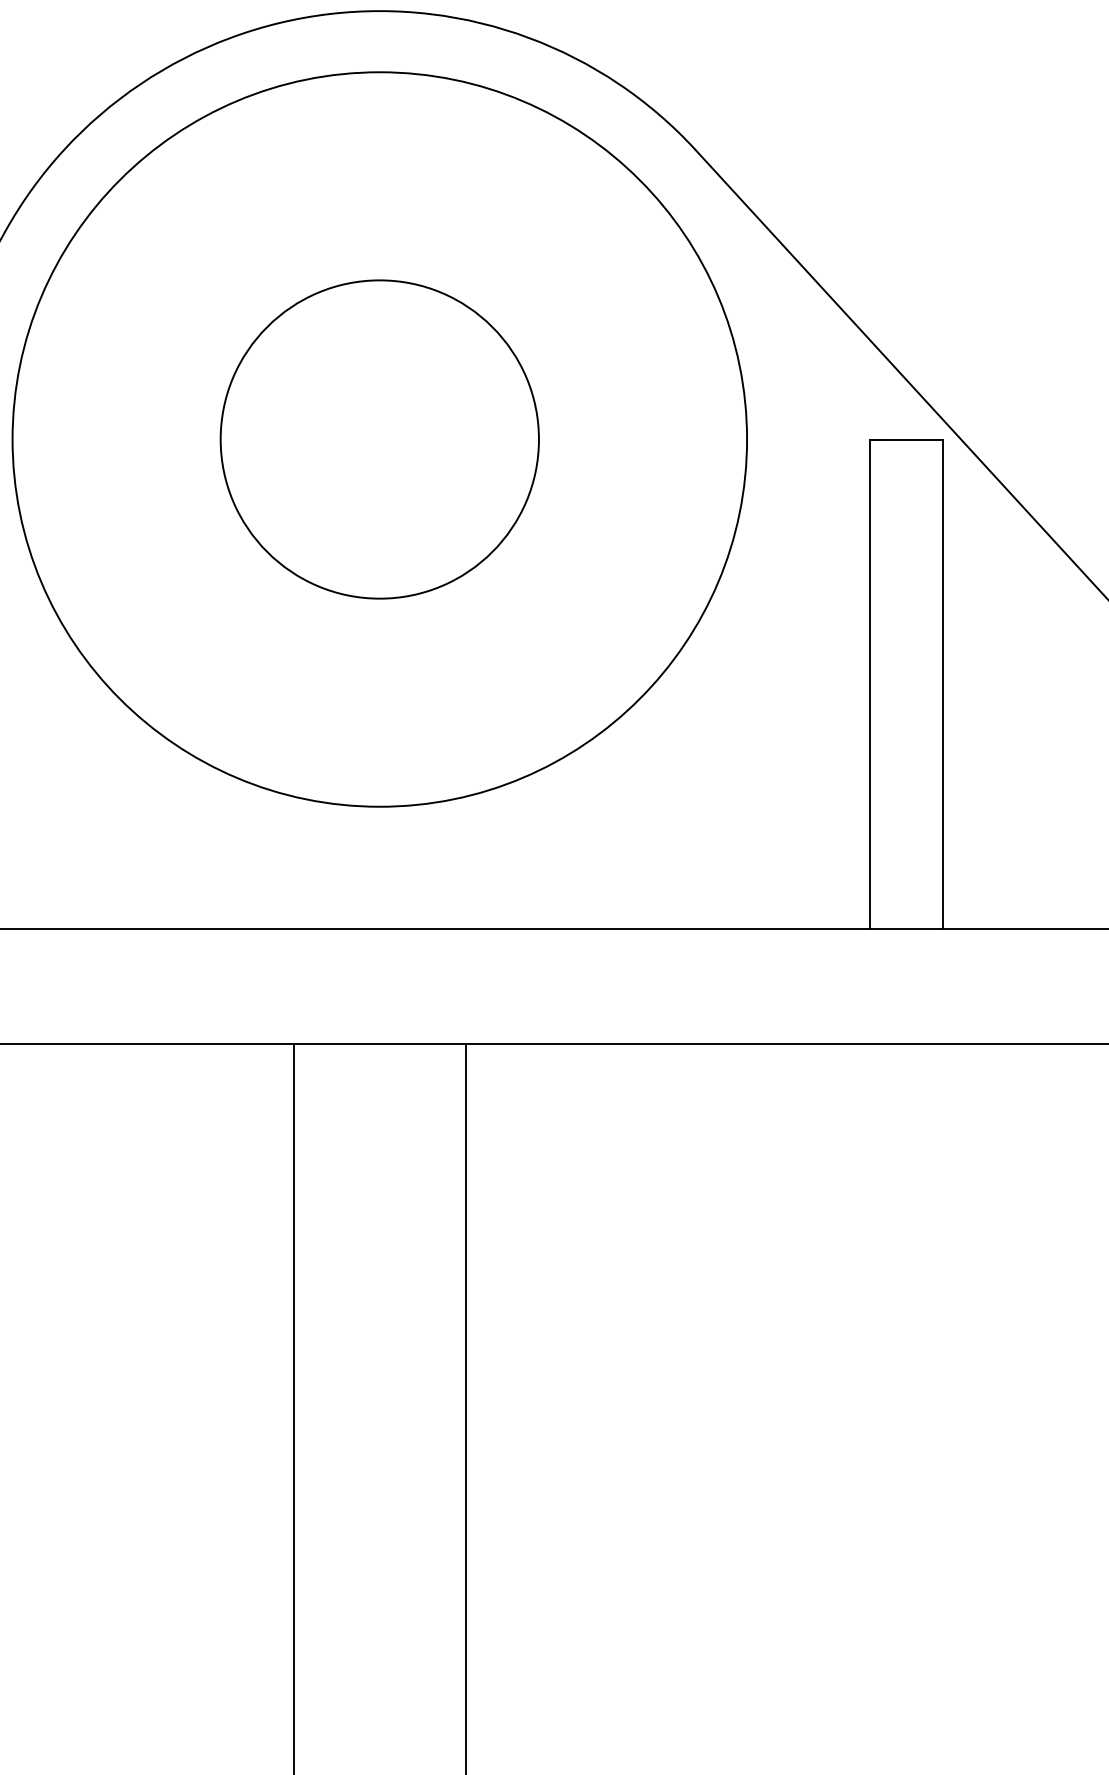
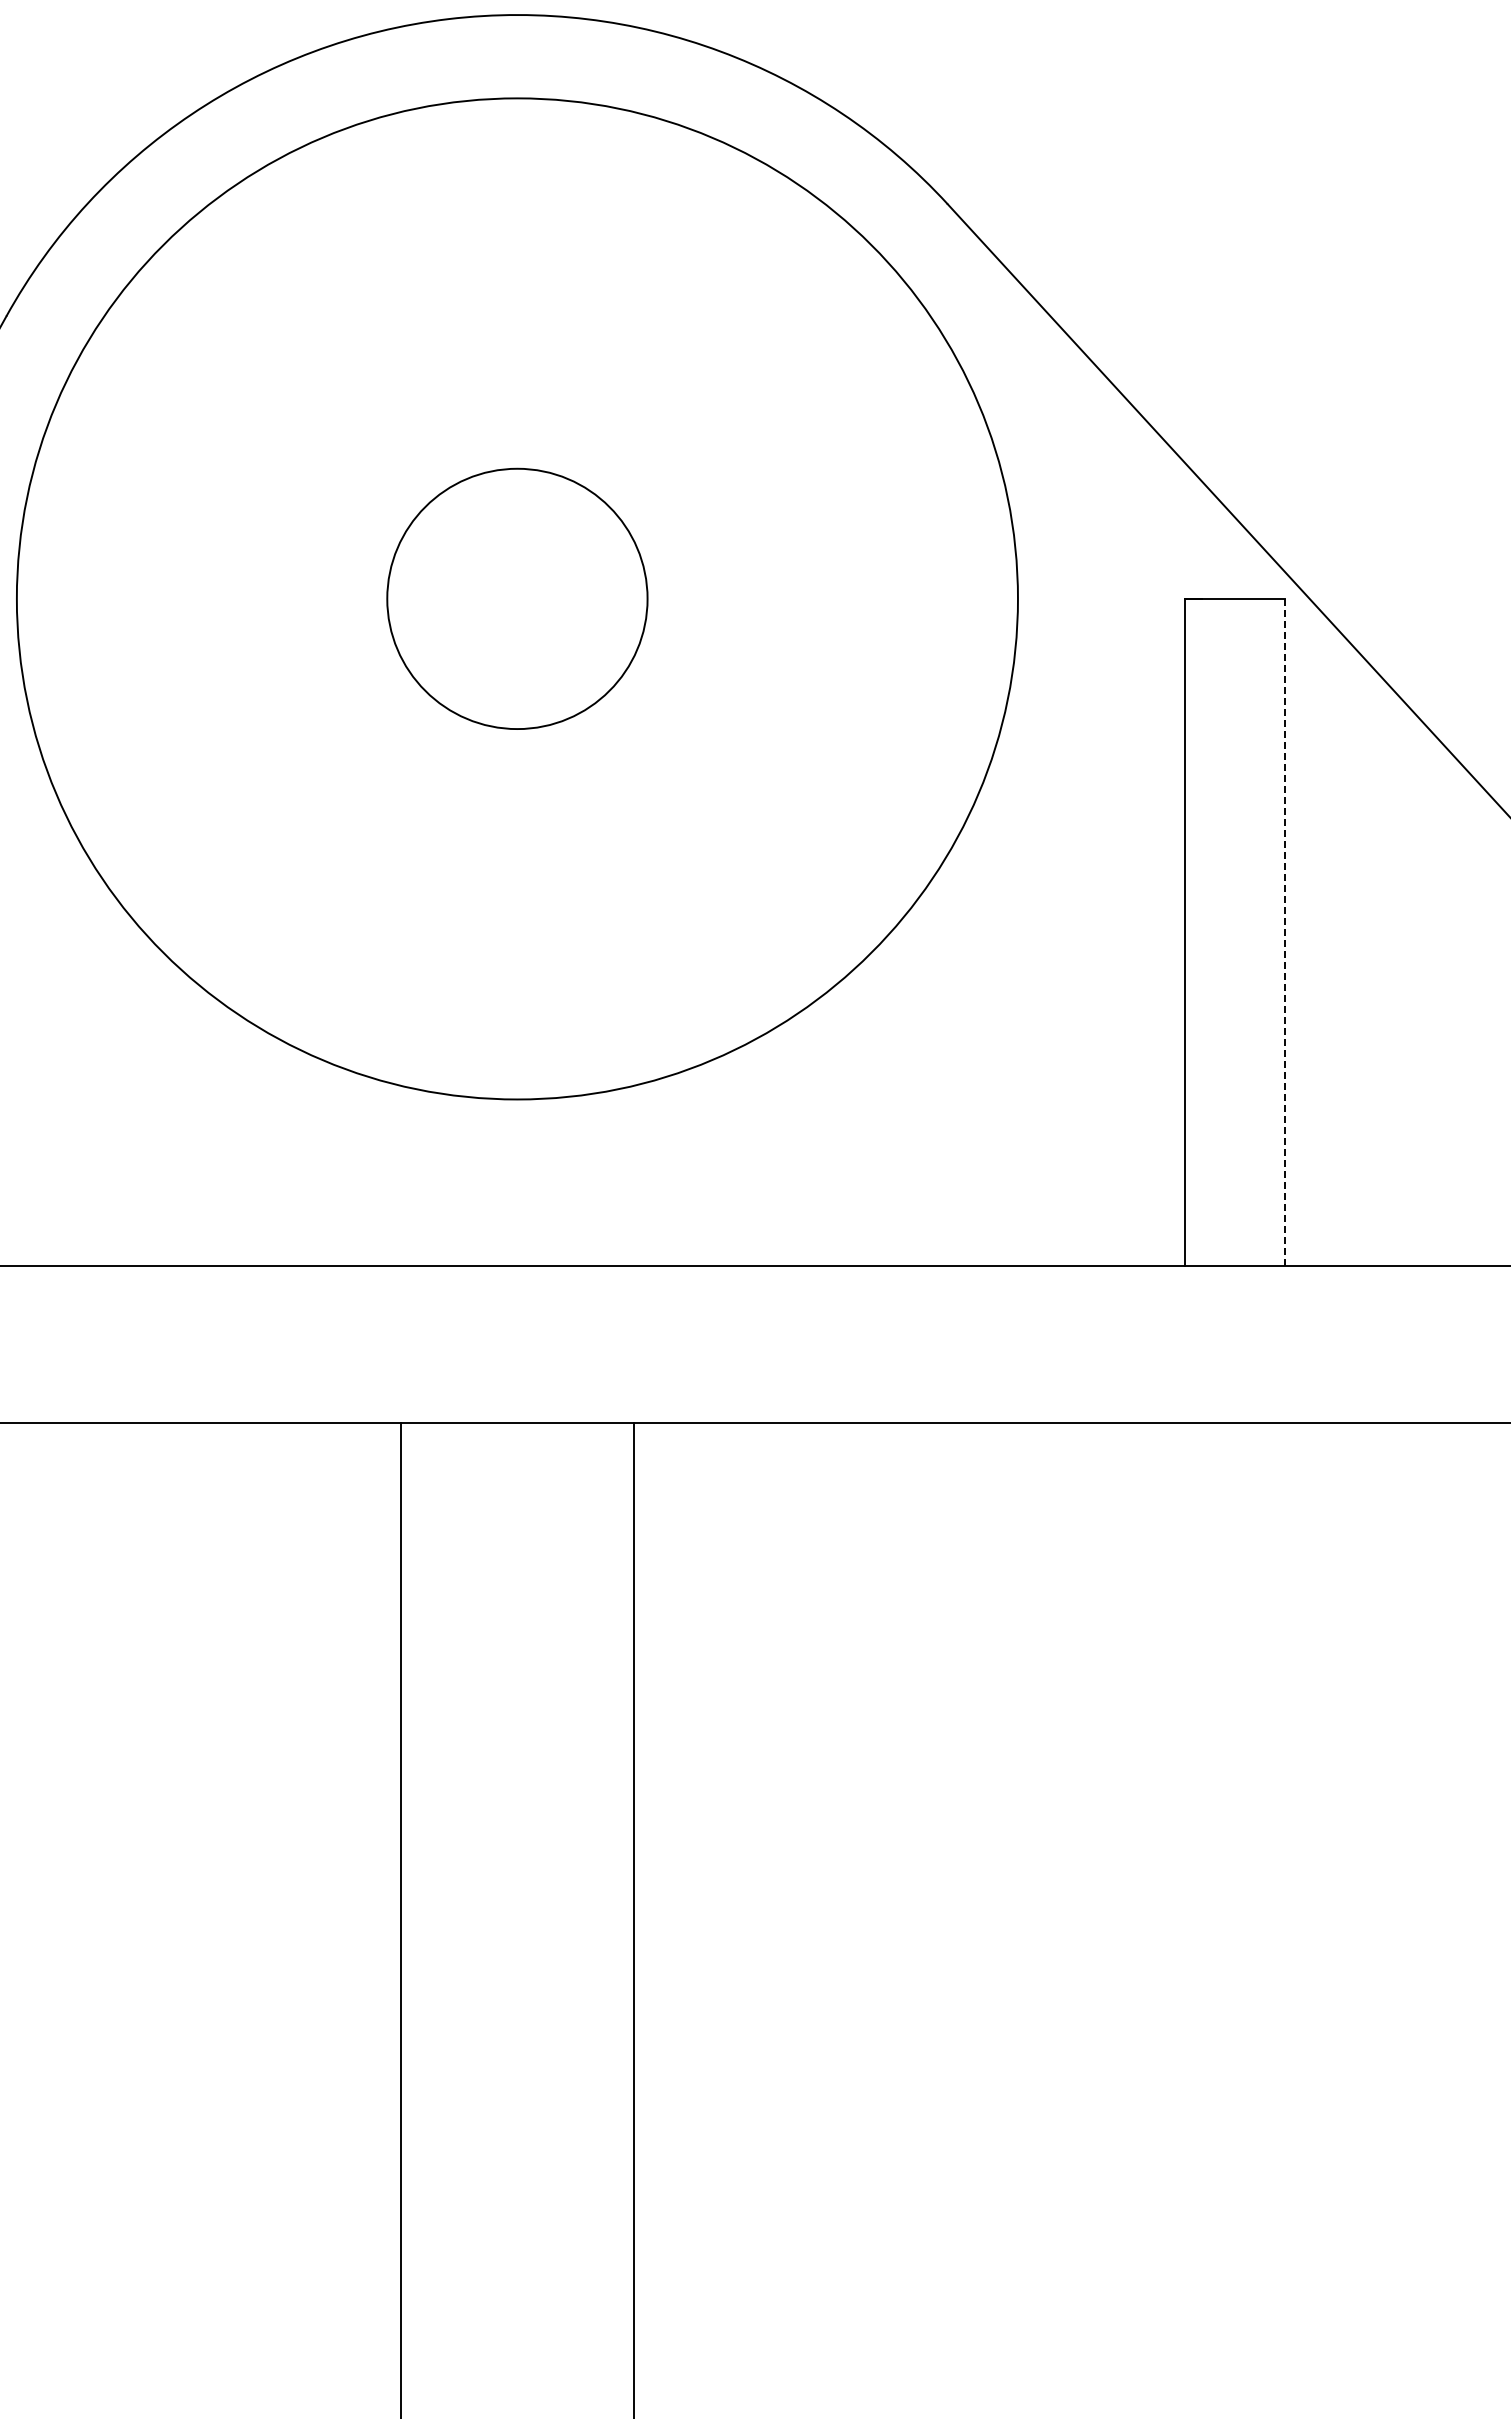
circle: (379, 439) -> (517, 598), size x0.6
line: (942, 684) -> (1284, 932), solid -> dashed

